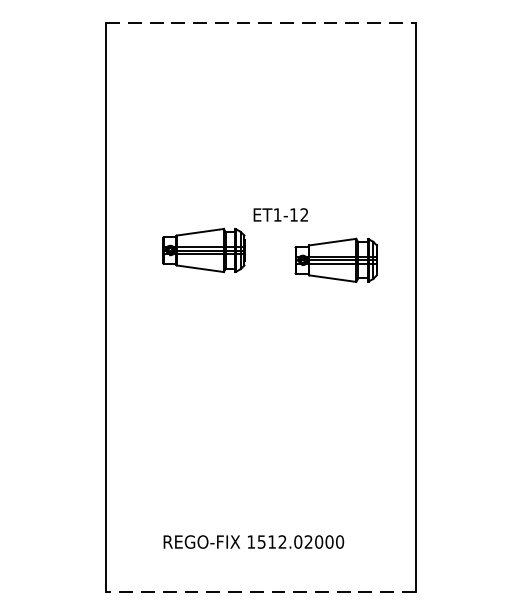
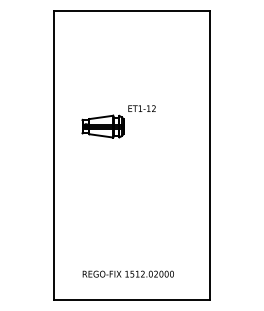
line: (261, 22) -> (132, 11), dashed -> solid
part: (335, 260) -> (169, 131), removed
line: (260, 592) -> (131, 299), dashed -> solid

